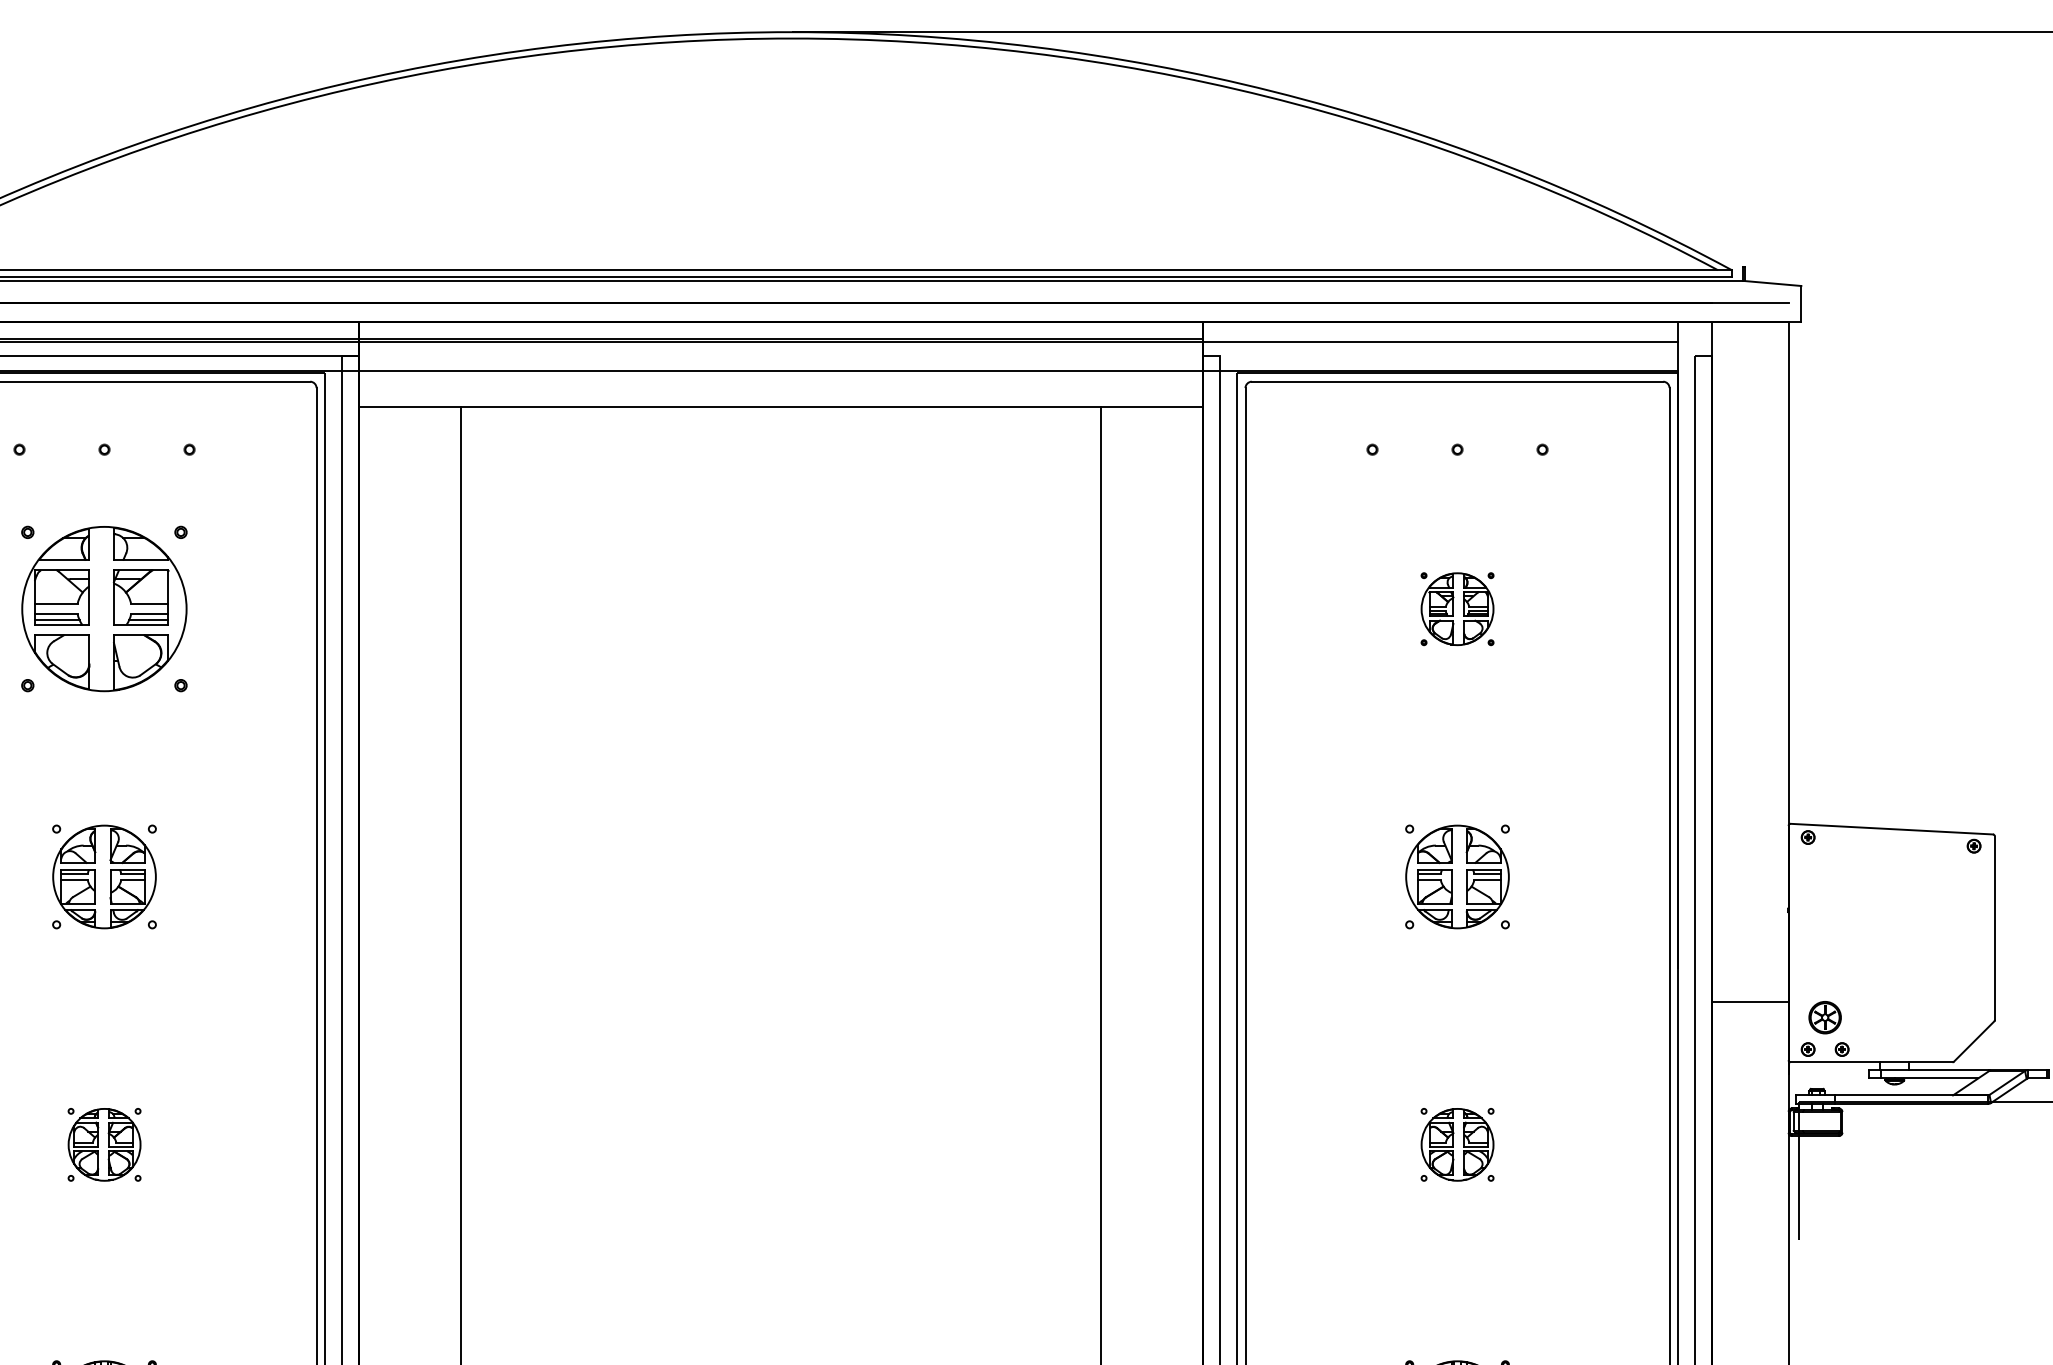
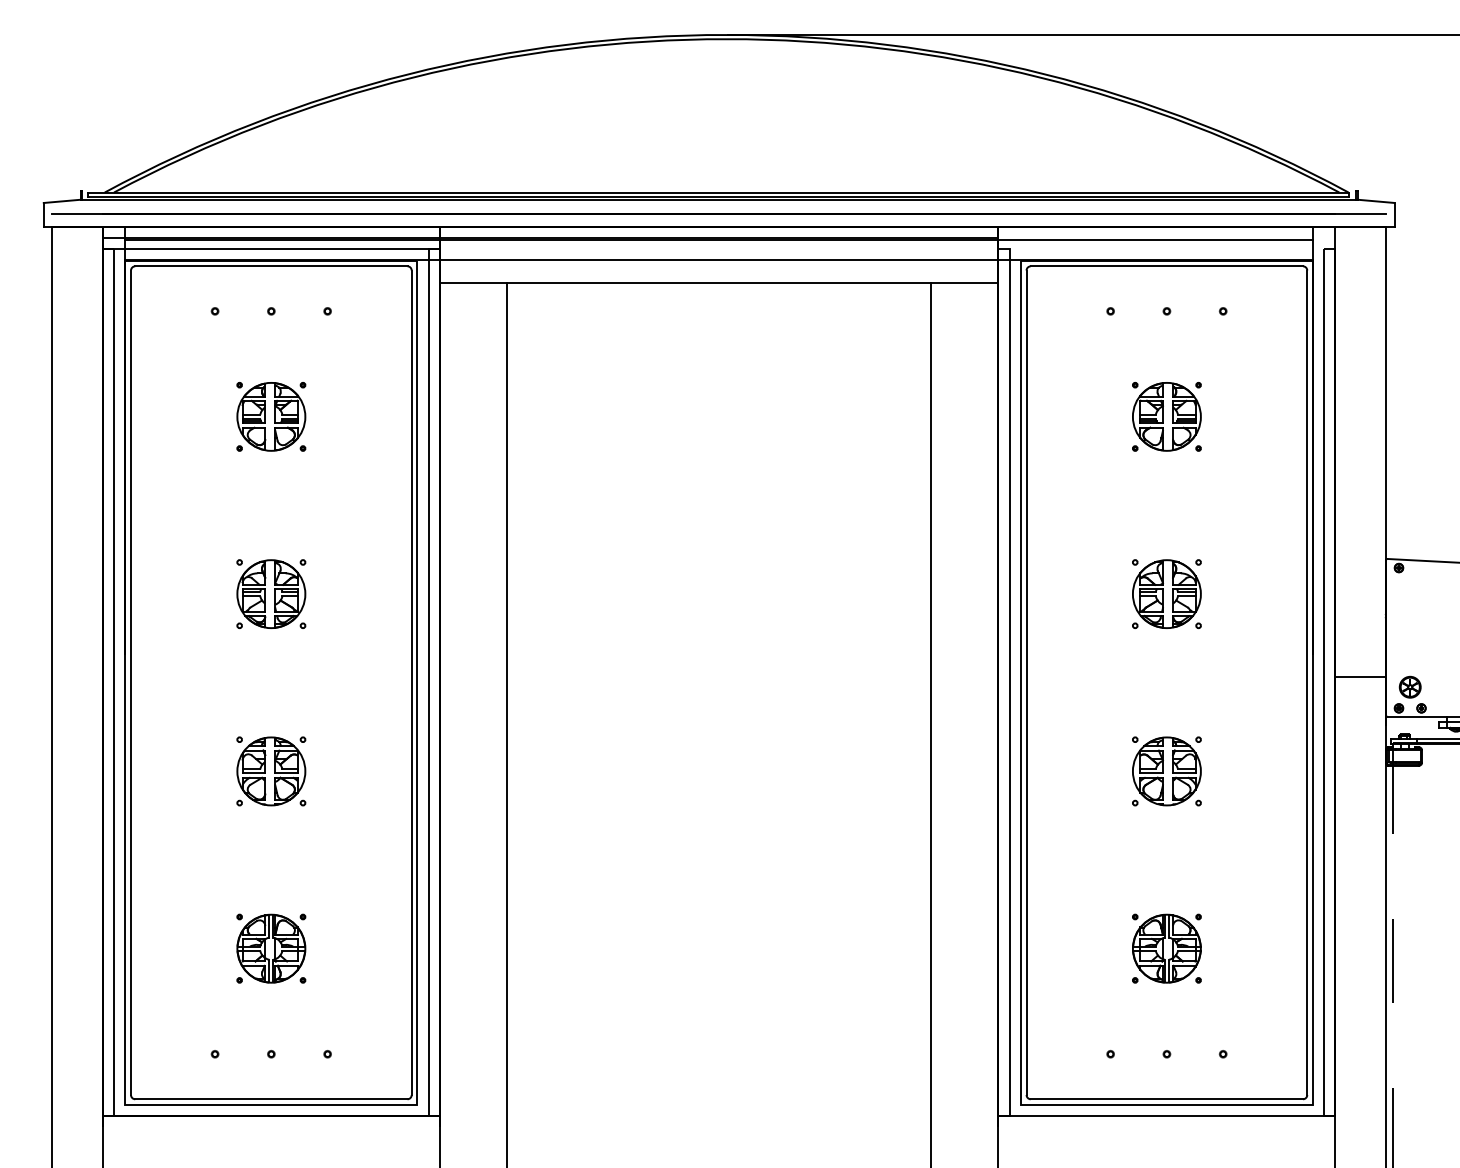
part: (104, 608) -> (271, 416), size x0.62
part: (1456, 608) -> (1166, 416), size x1.43
part: (104, 1144) -> (271, 771), size x1.43
part: (1456, 1144) -> (1166, 771), size x1.43

